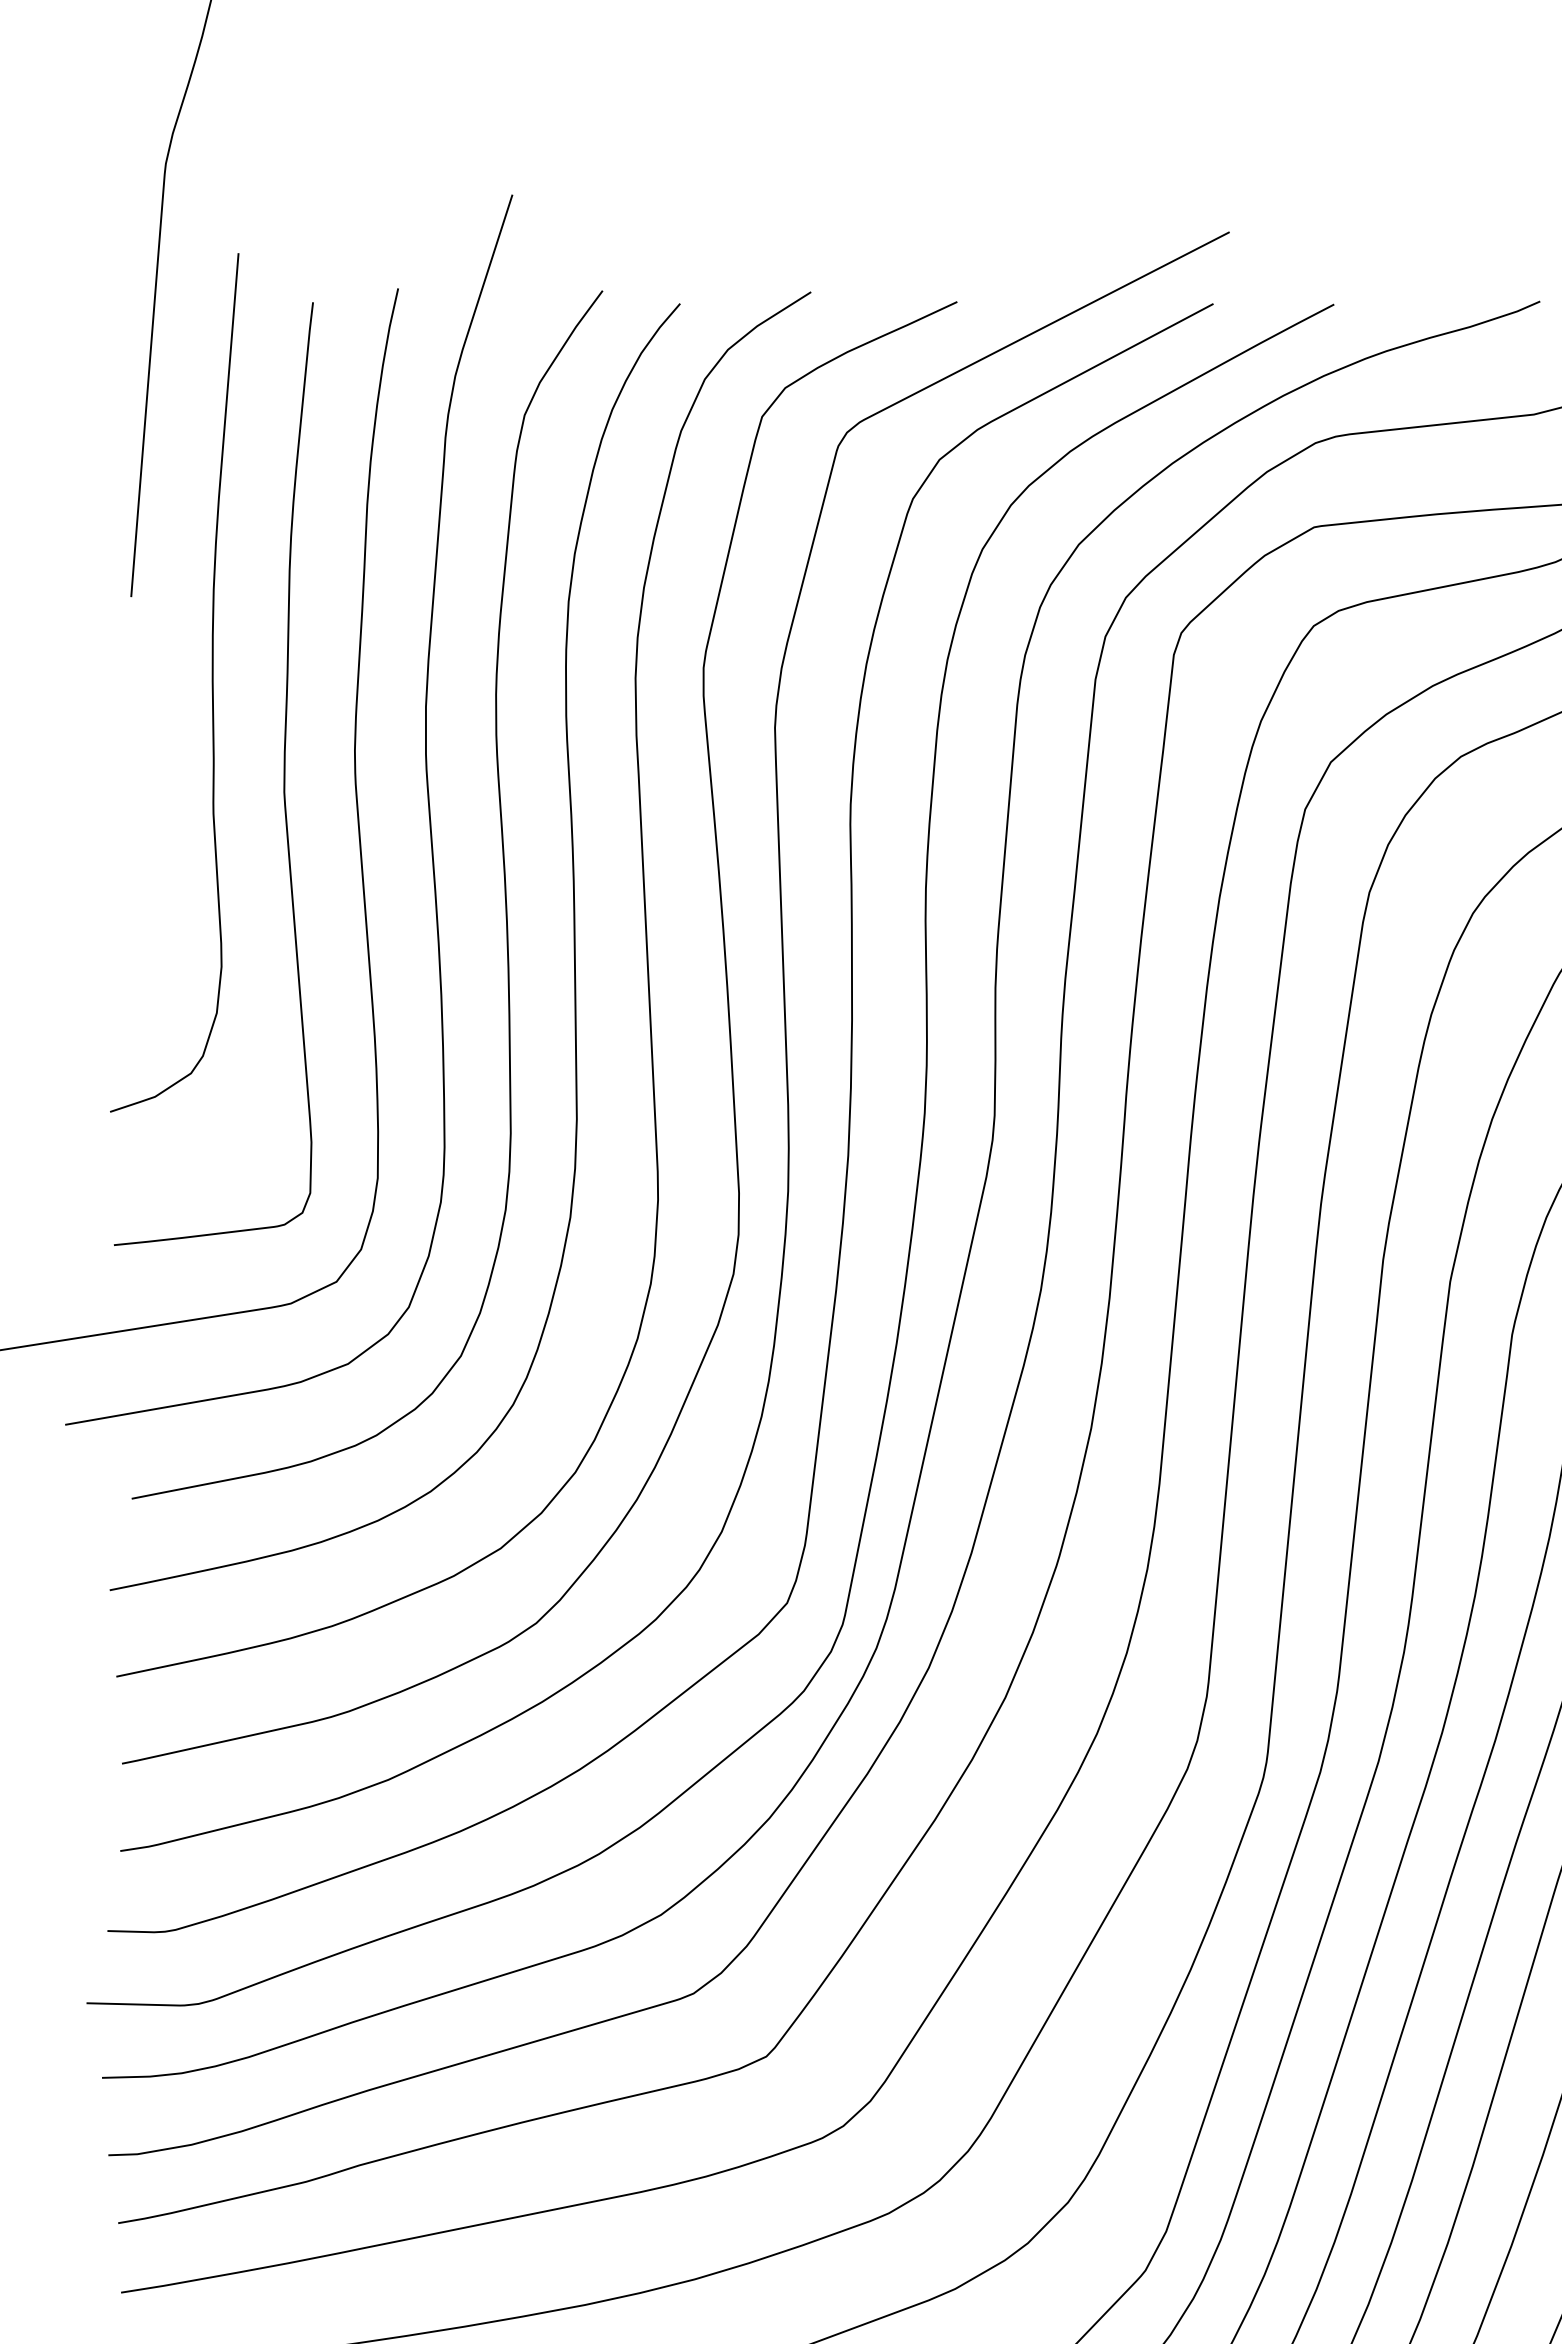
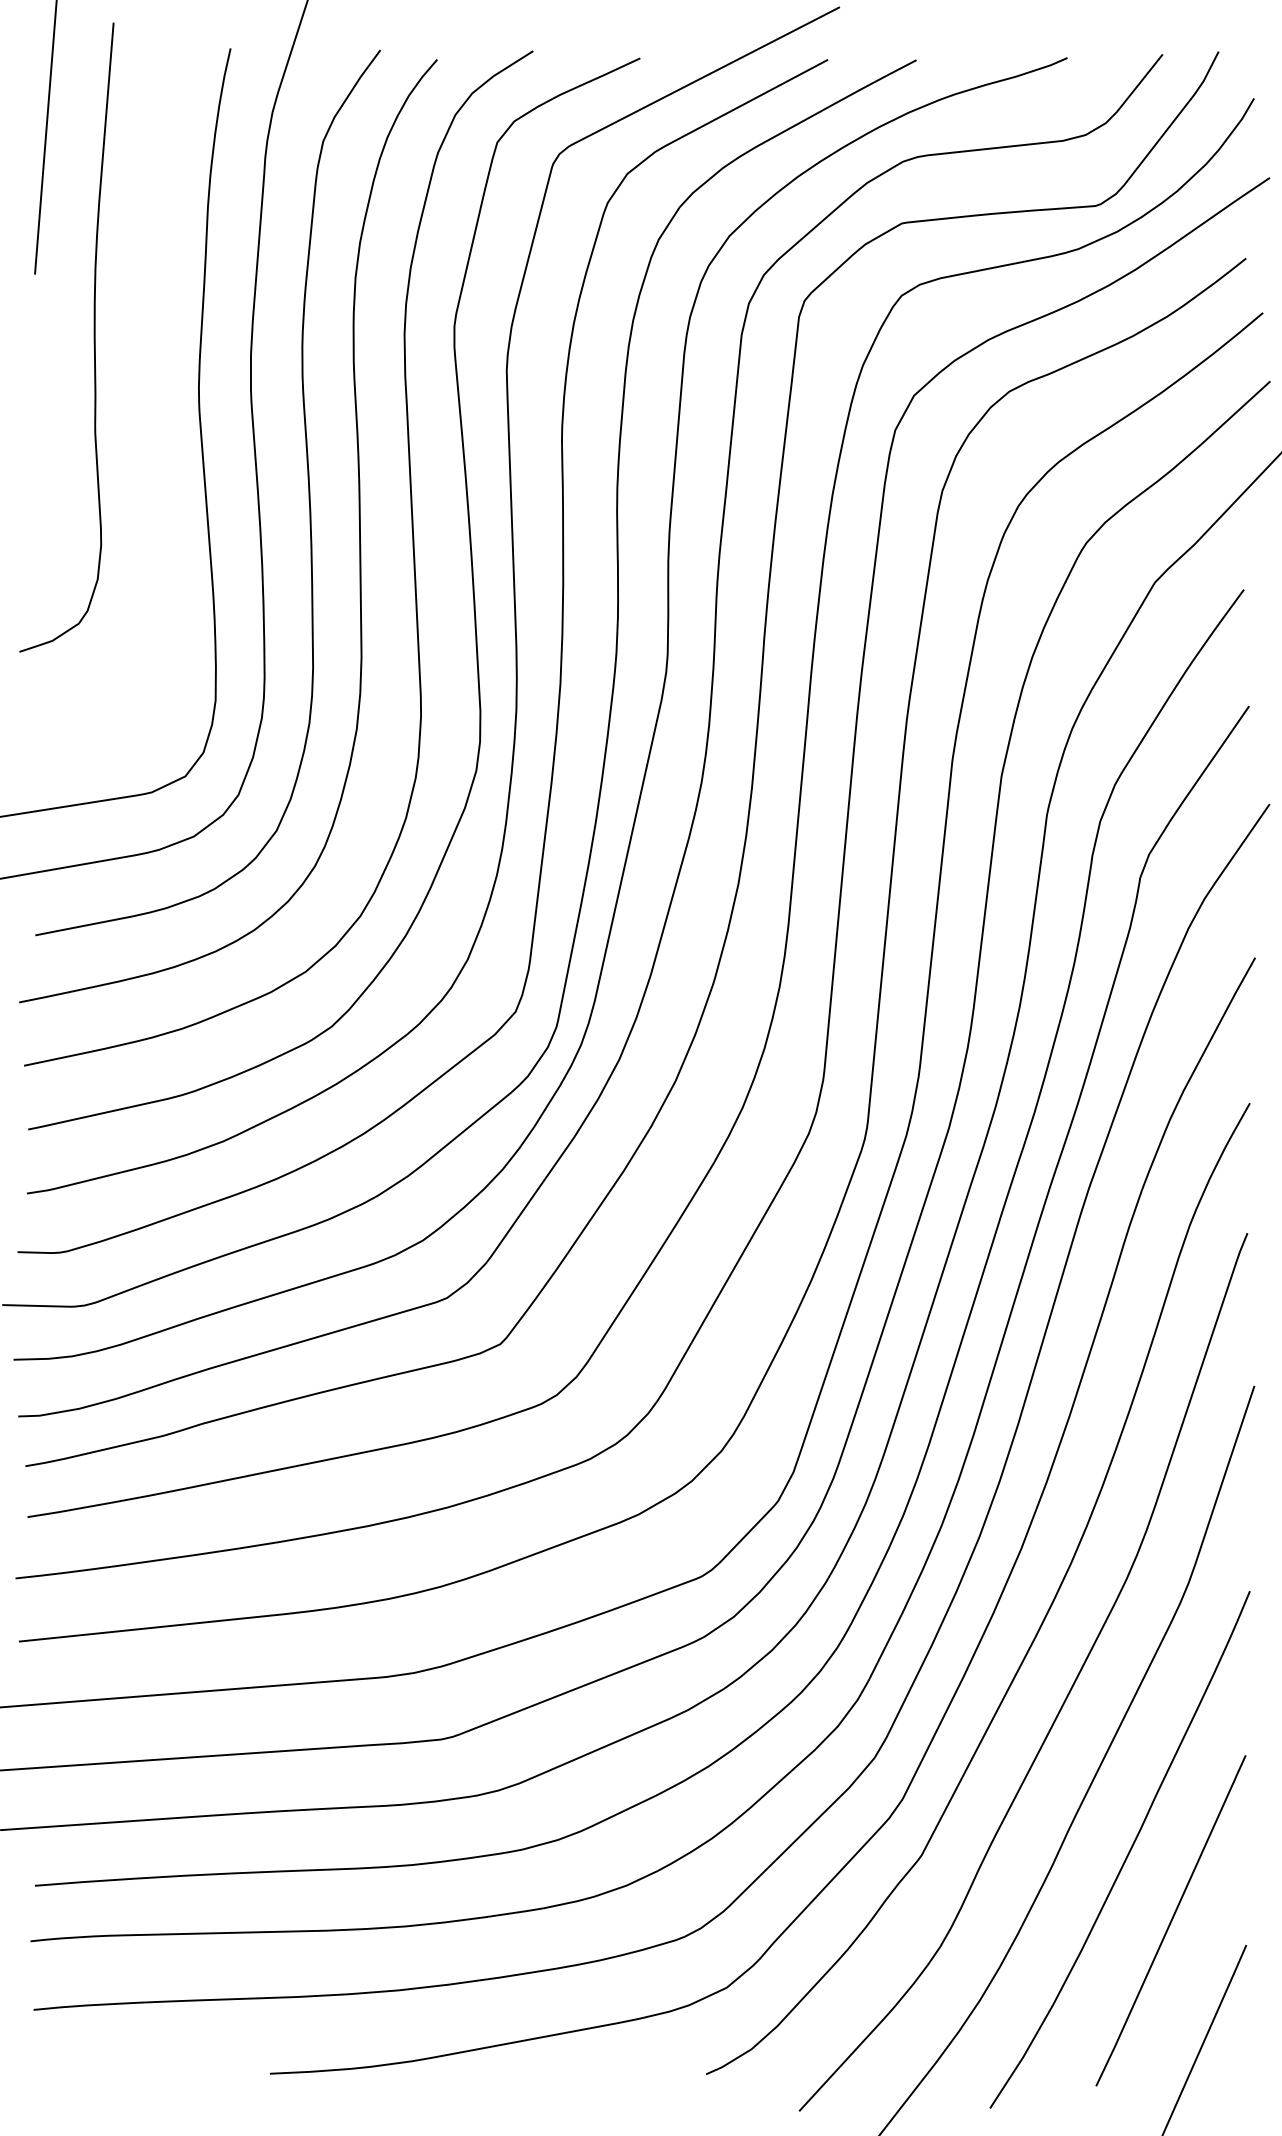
curve: (283, 774) -> (146, 404), removed

